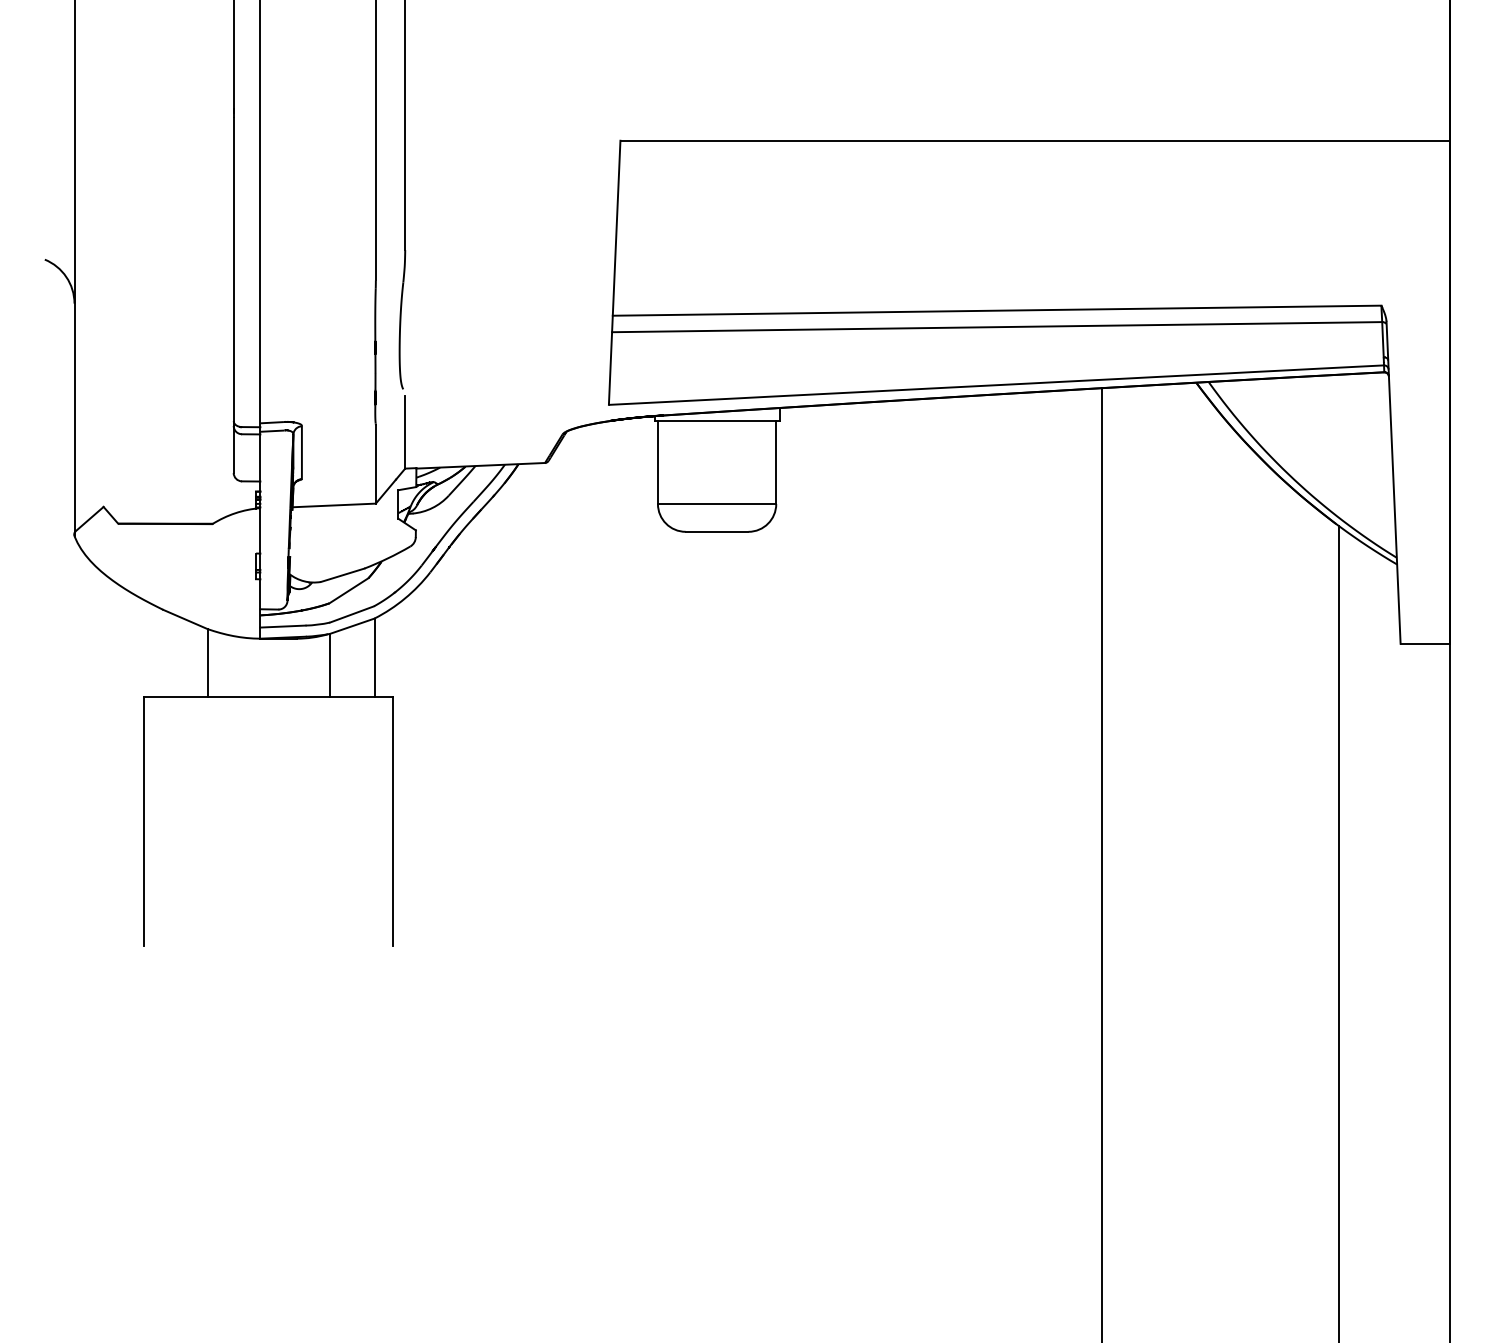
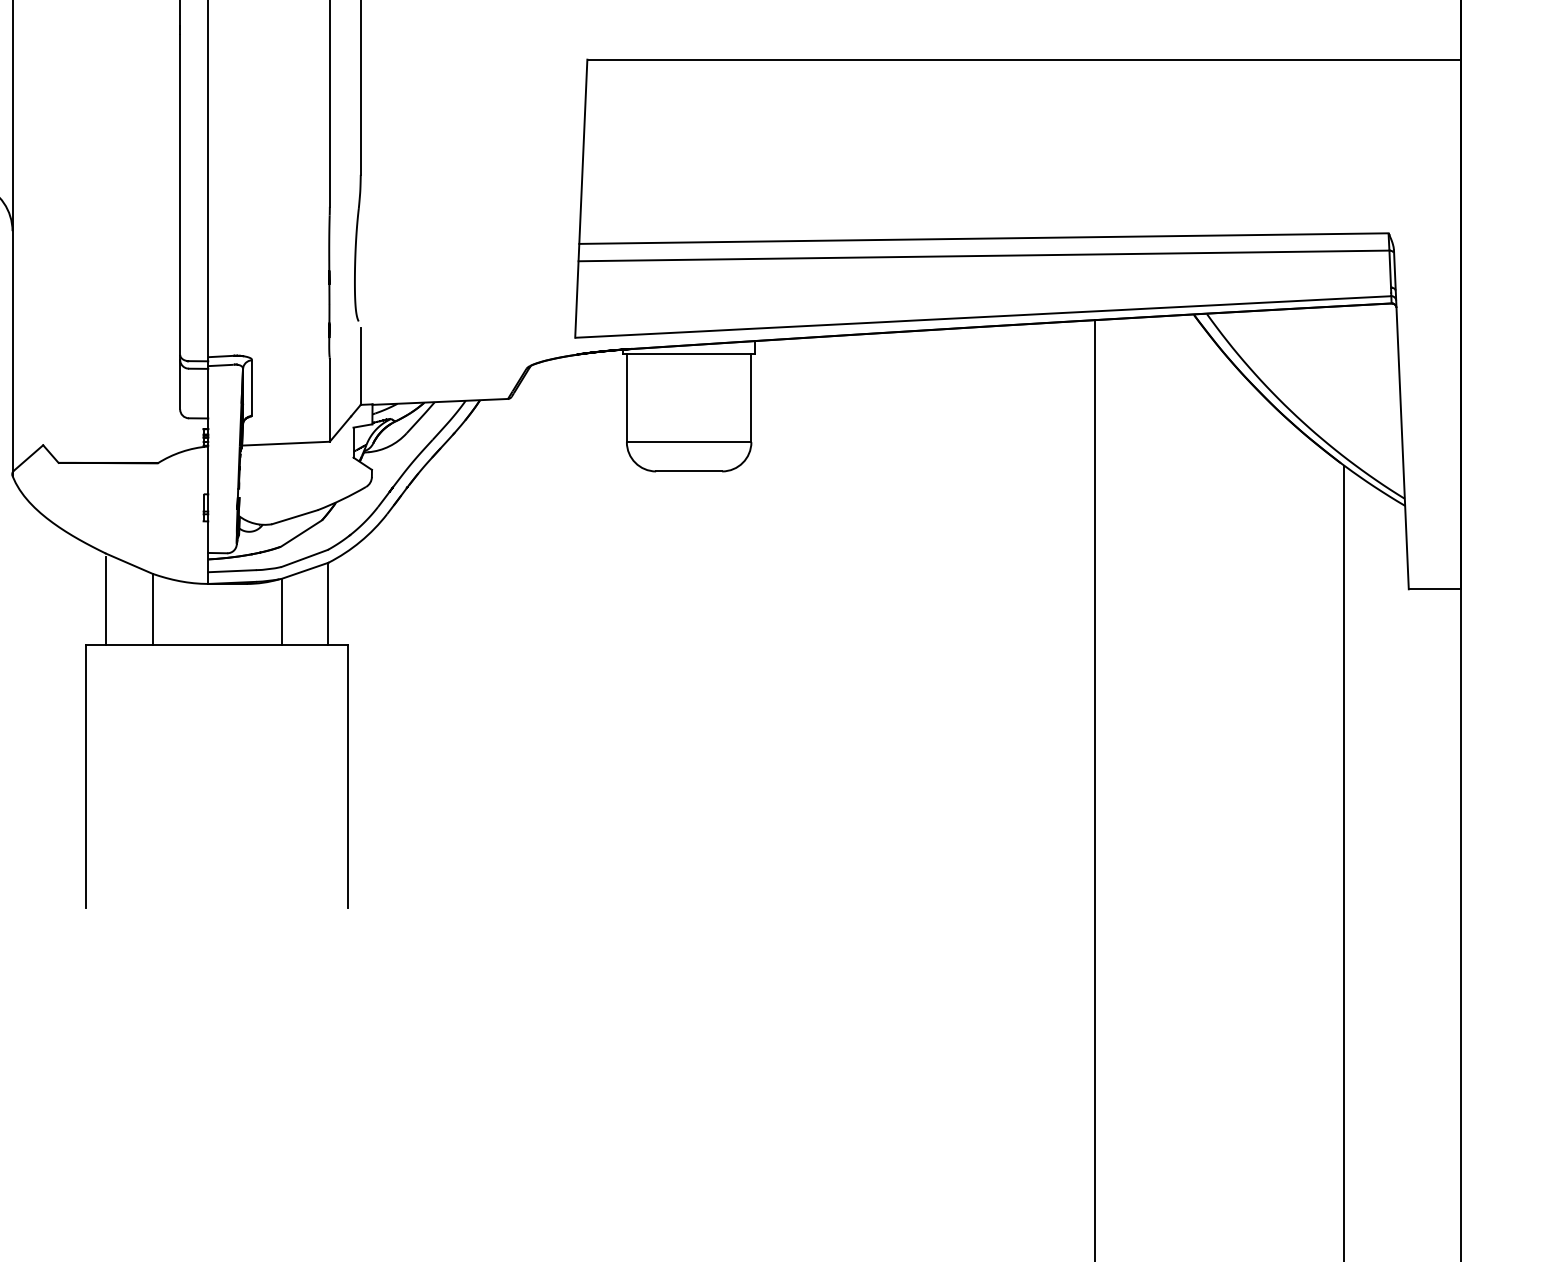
line: (163, 654) -> (106, 600), added

